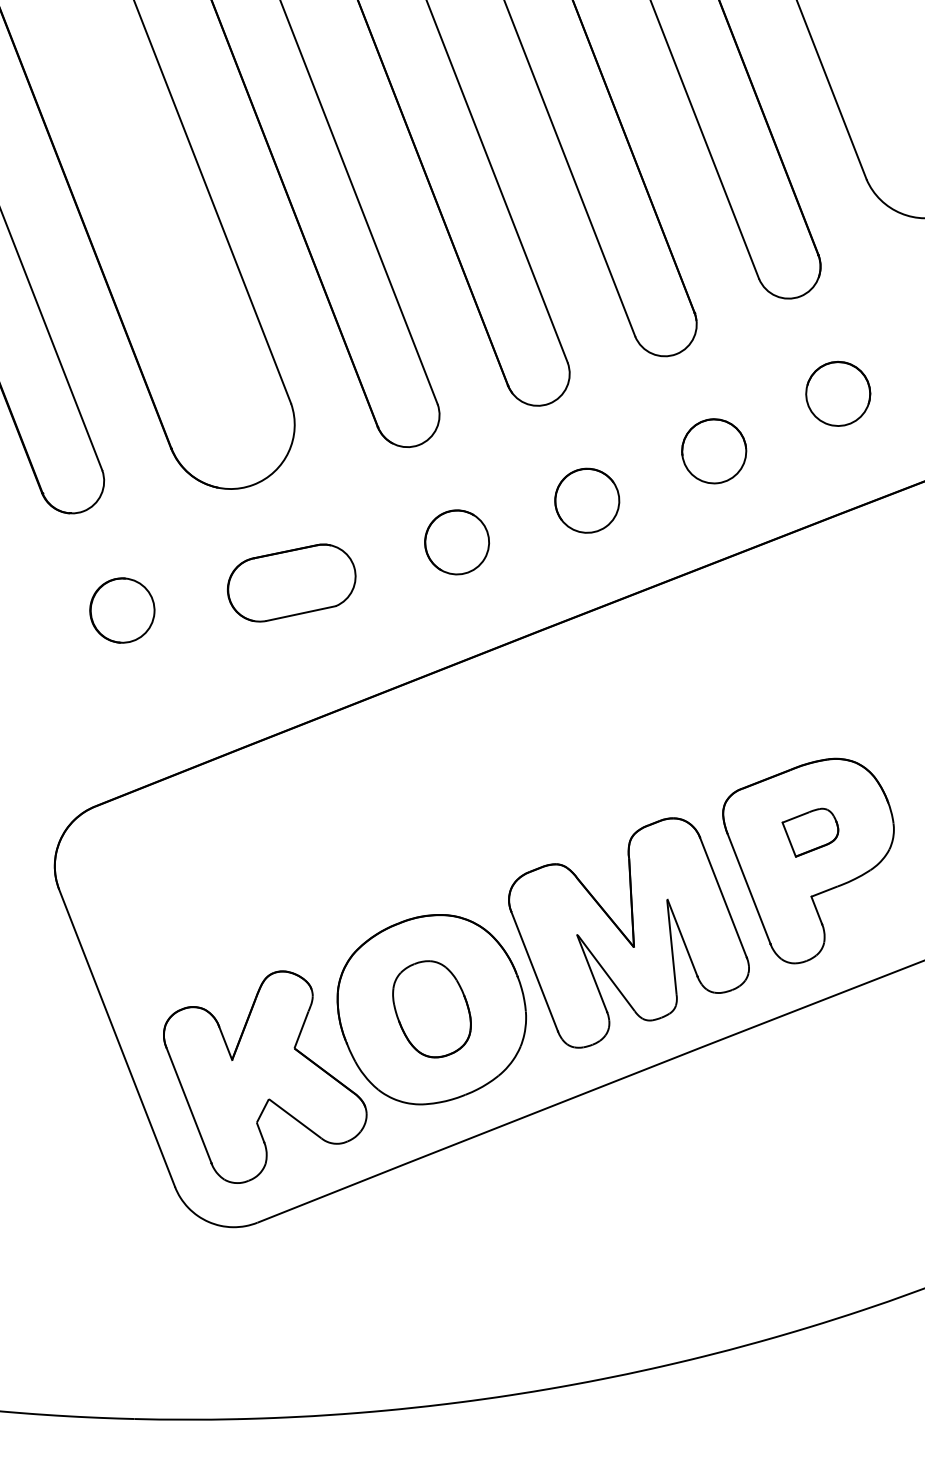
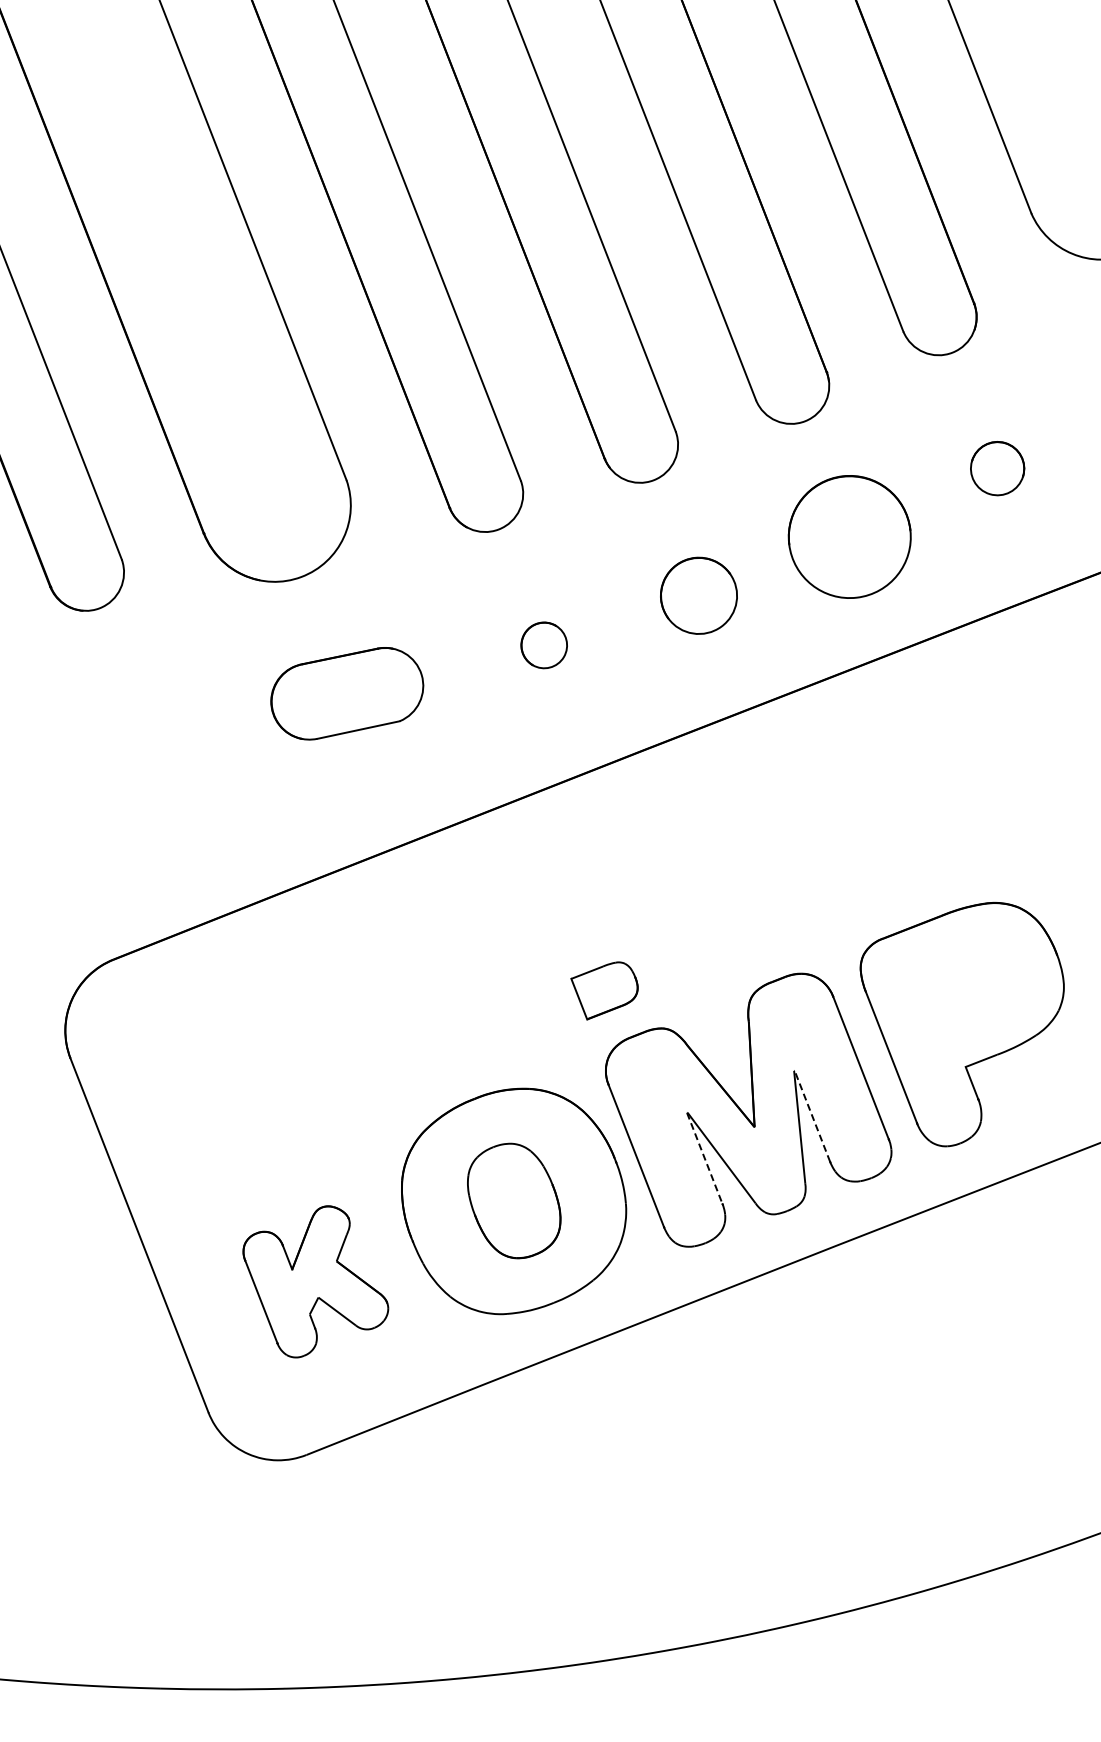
part: (838, 393) -> (997, 468), size x0.7
part: (714, 450) -> (850, 536), size x1.6
part: (457, 542) -> (544, 645), size x0.6
part: (122, 610) -> (145, 726), removed
part: (810, 832) -> (604, 990), moved
line: (682, 938) -> (812, 1116), solid -> dashed
line: (591, 973) -> (704, 1158), solid -> dashed
part: (265, 1076) -> (315, 1281), size x0.6

